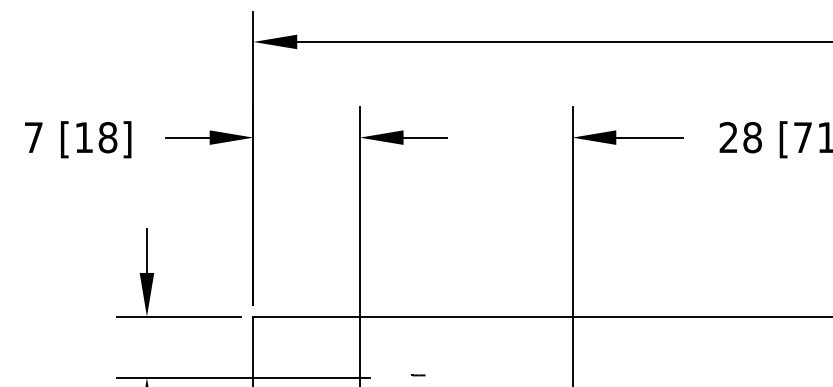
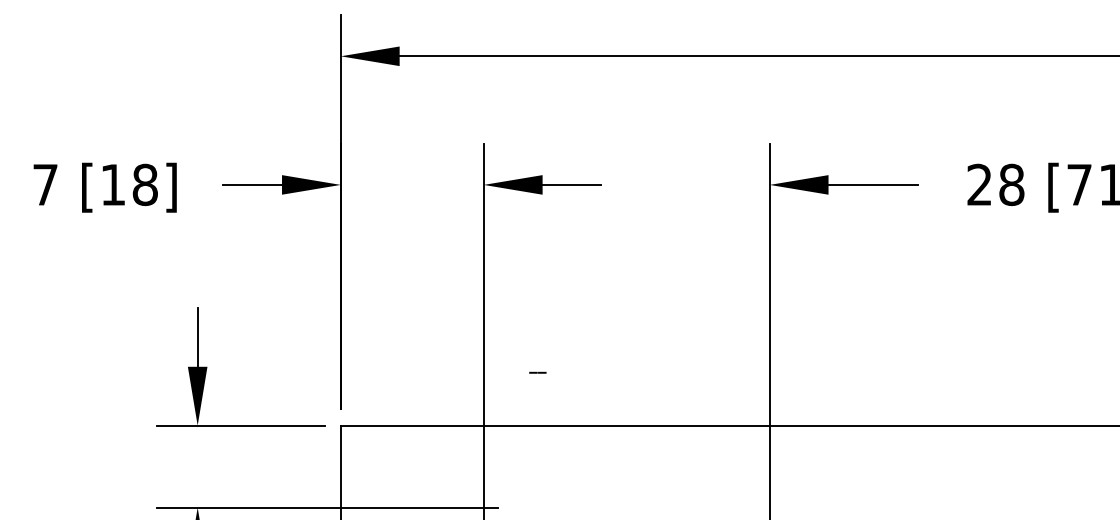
line: (418, 375) -> (537, 372), moved

